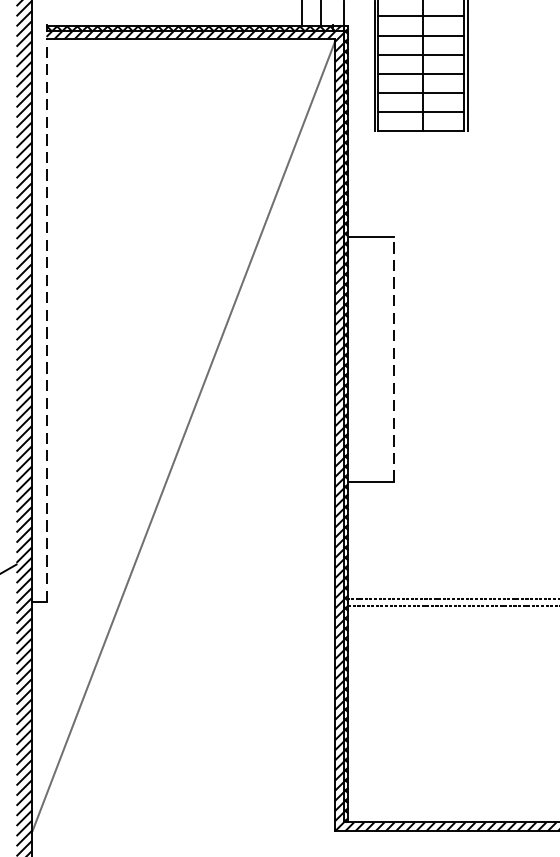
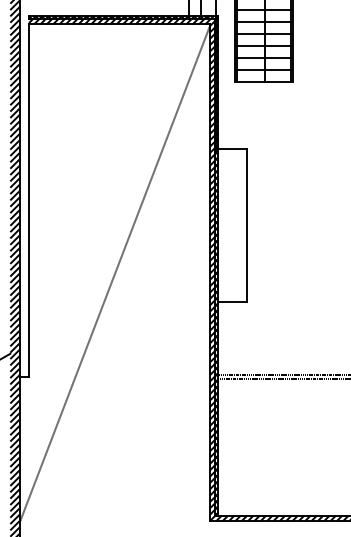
line: (47, 320) -> (29, 200), dashed -> solid
line: (393, 359) -> (246, 225), dashed -> solid

